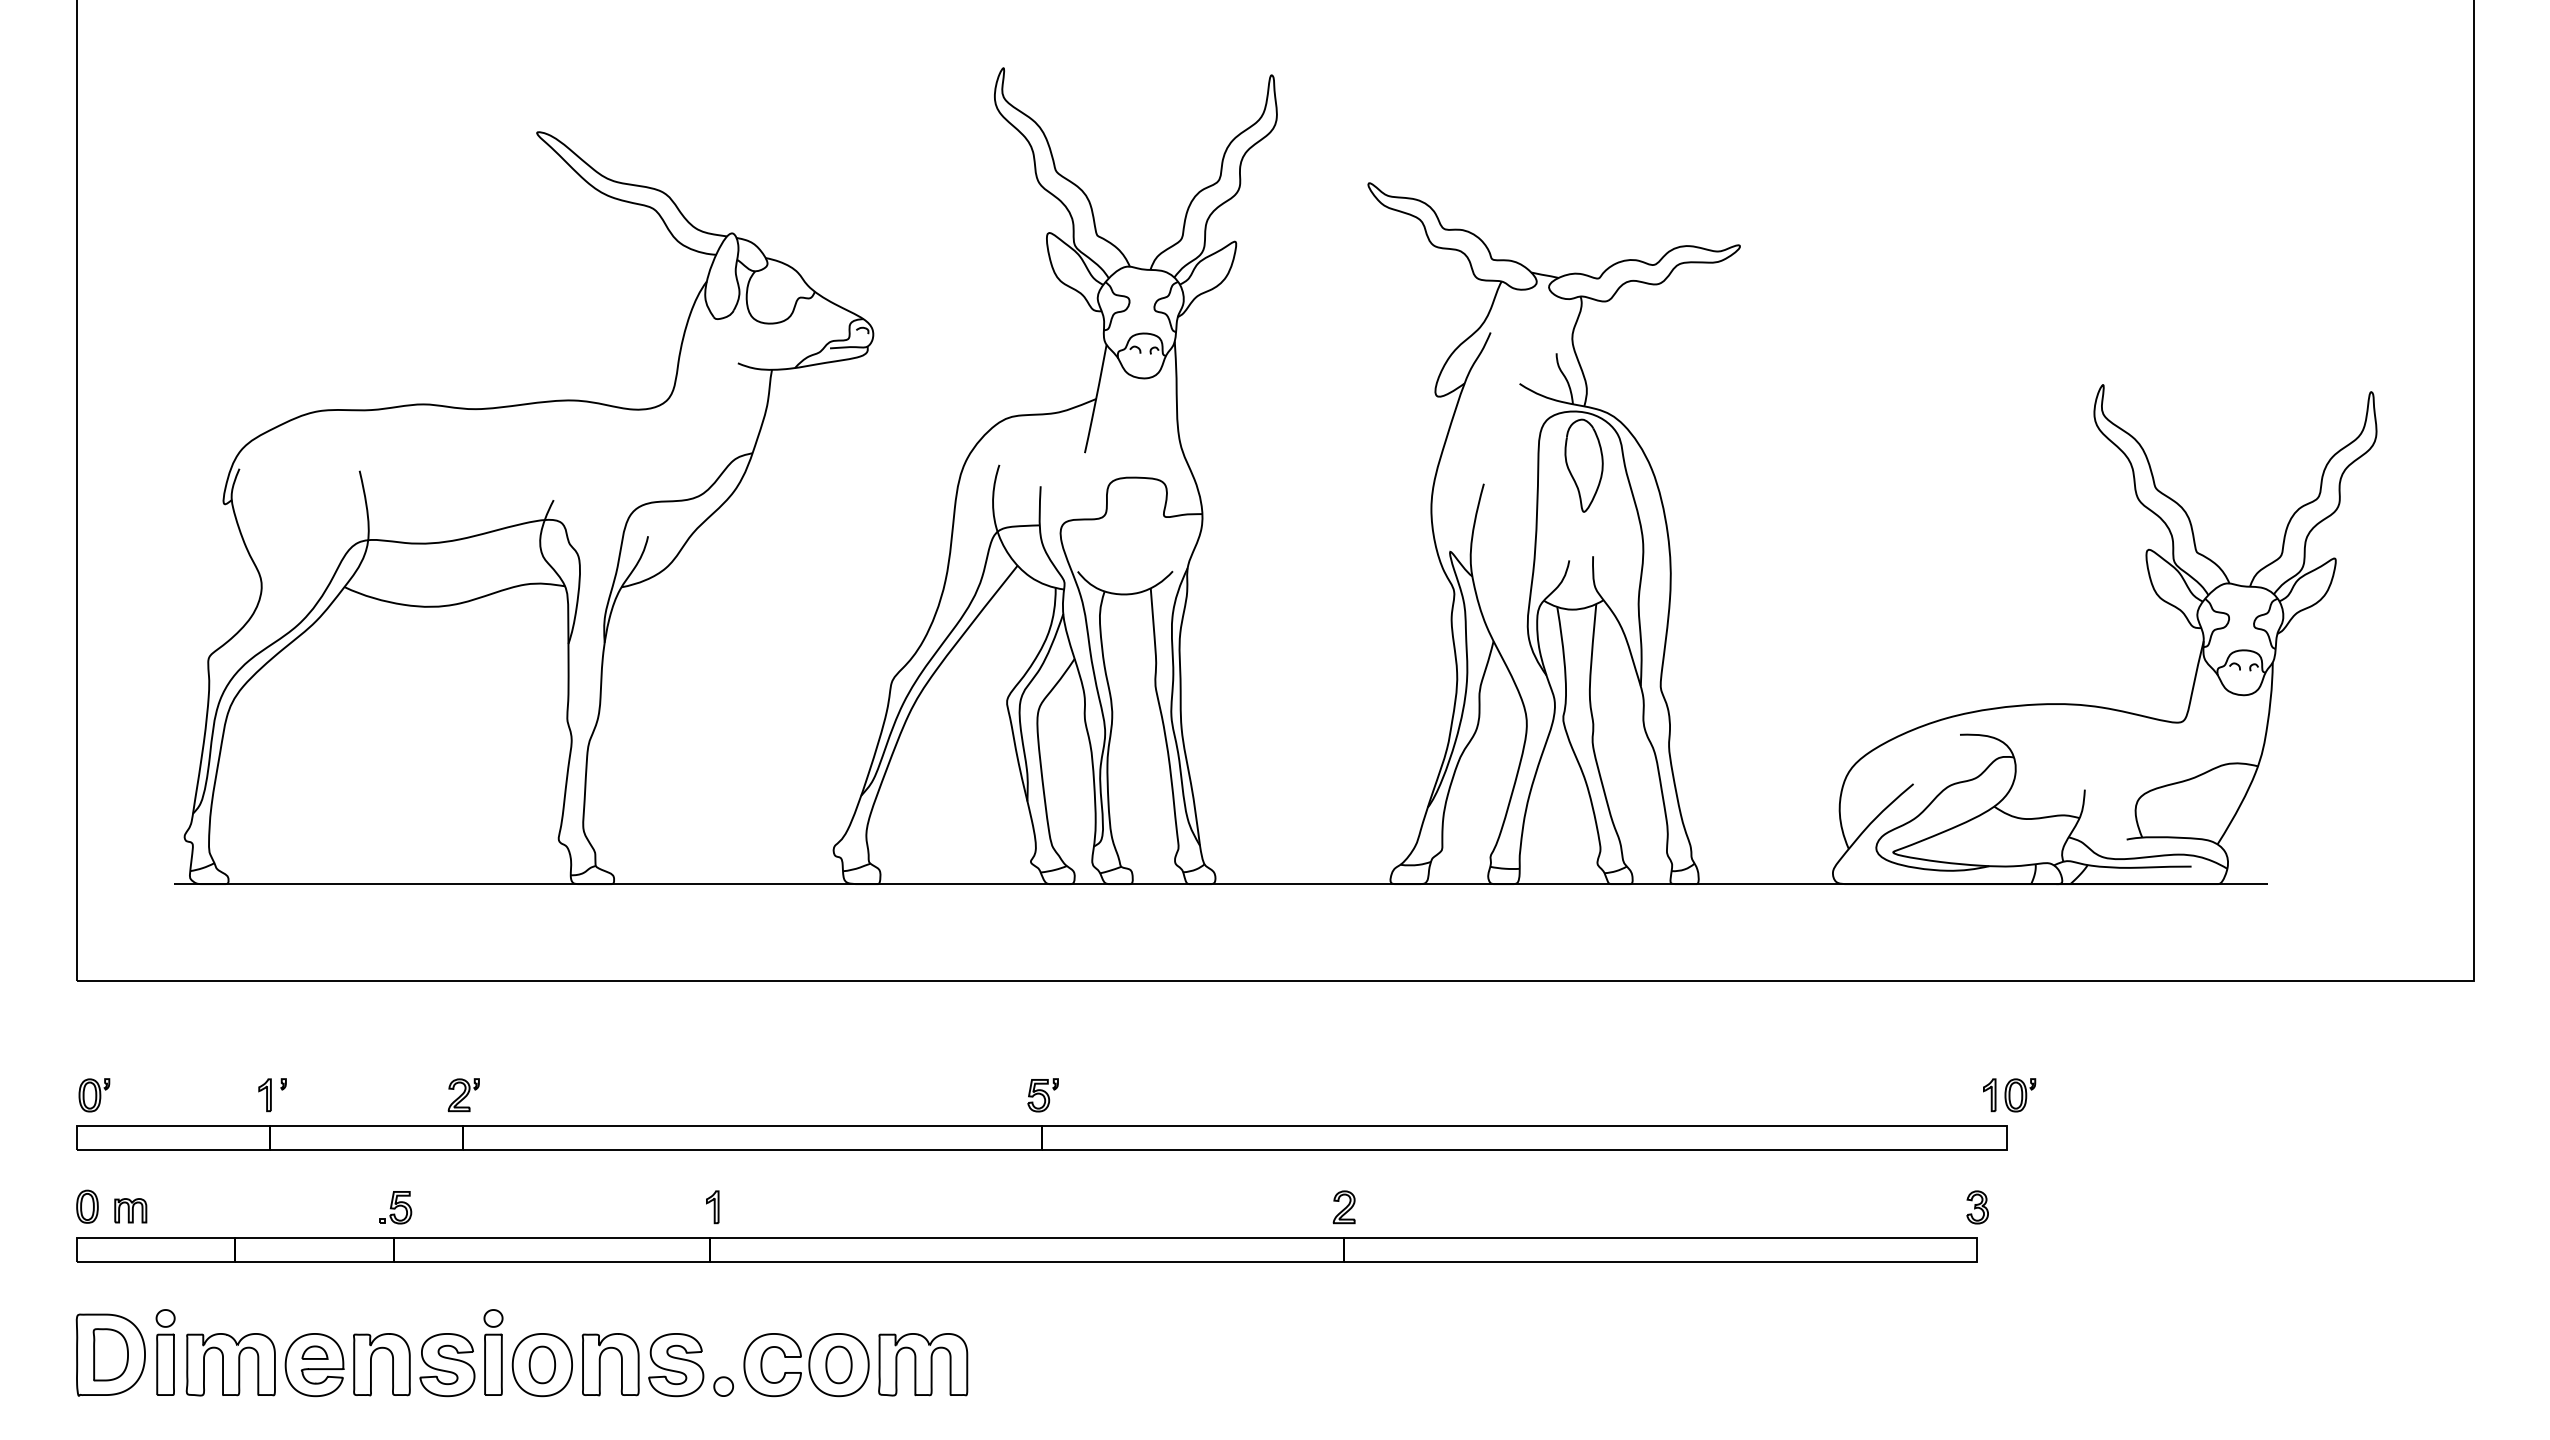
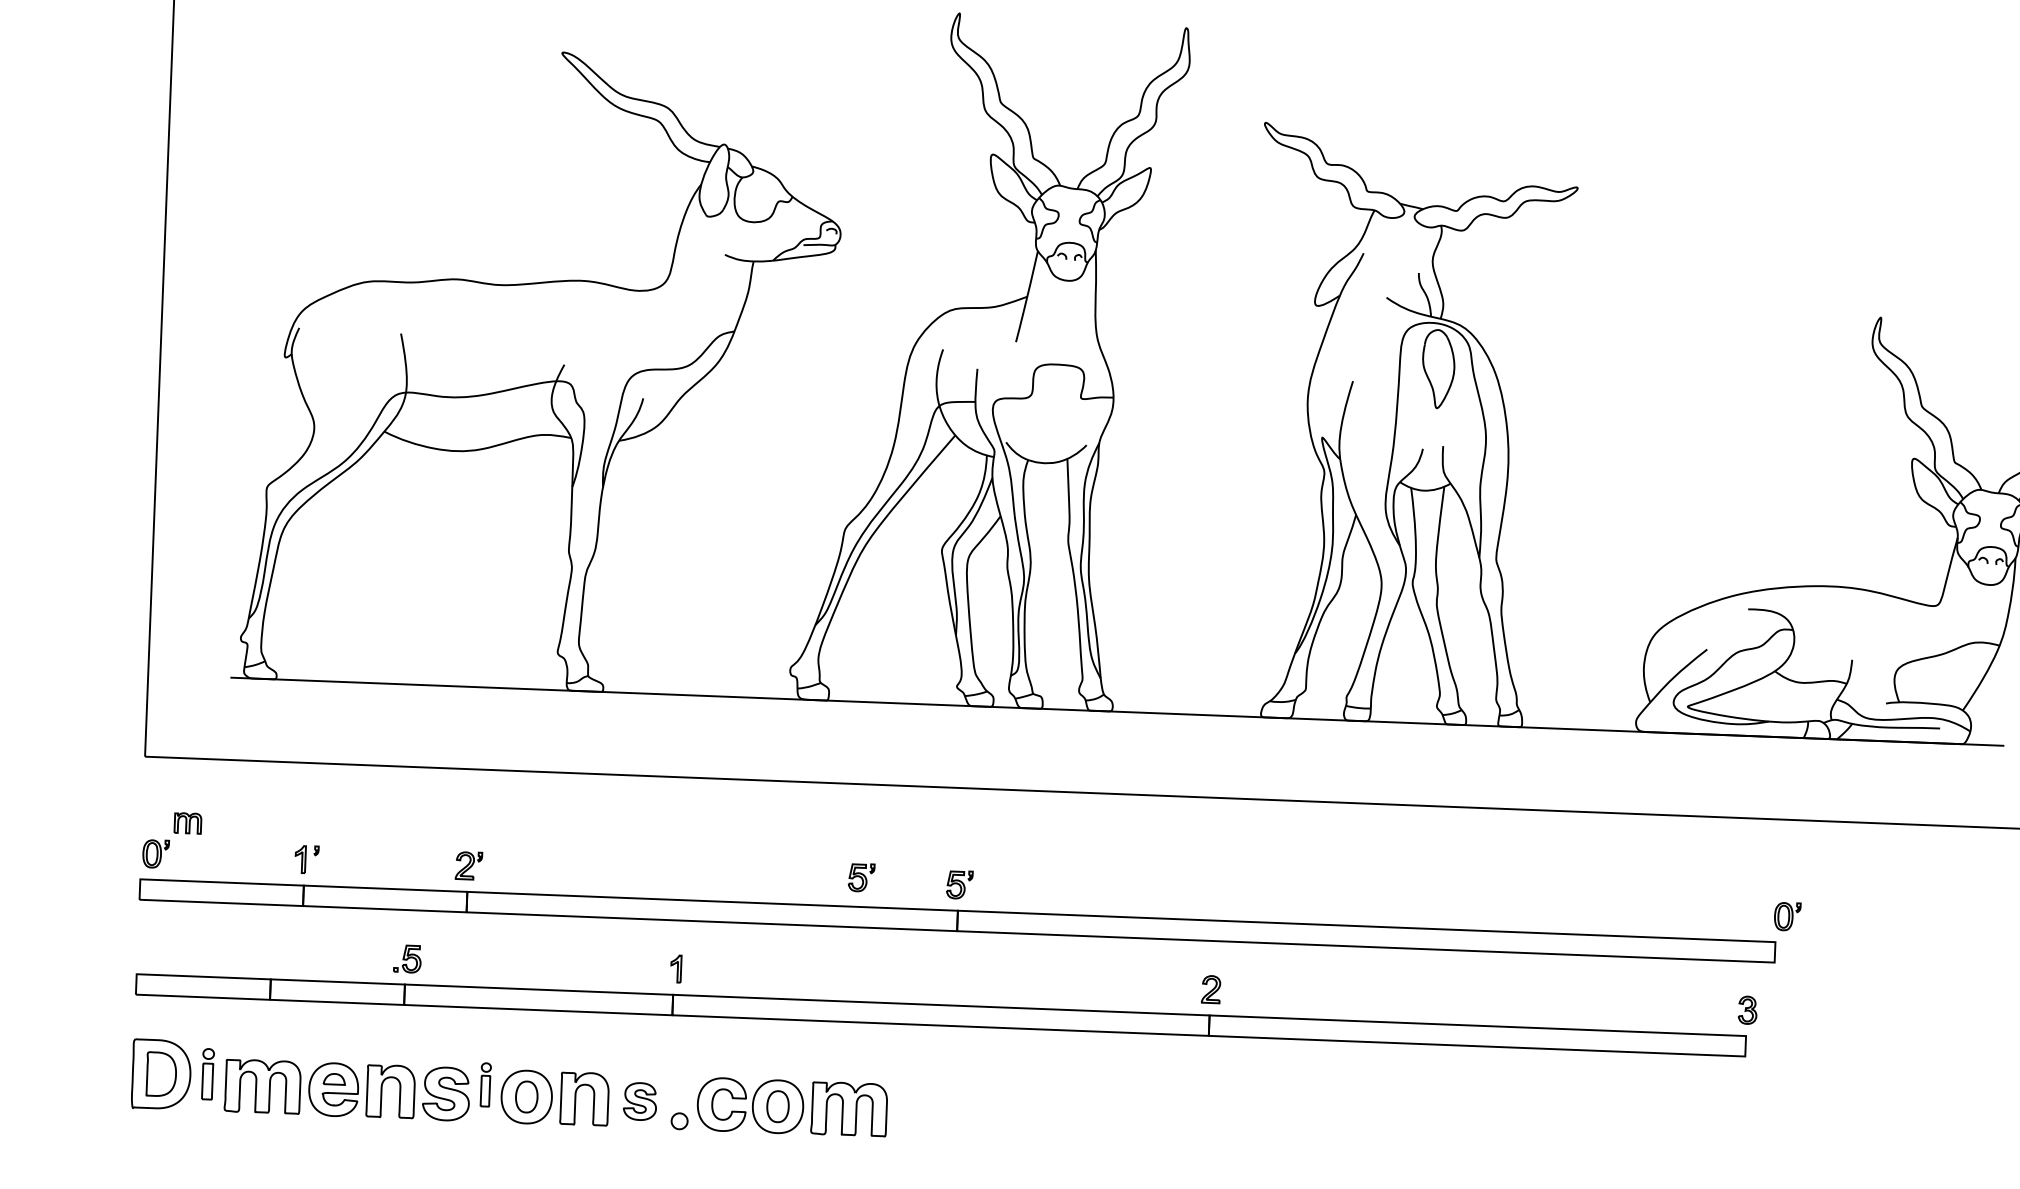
part: (926, 1091) -> (861, 877), added
part: (1989, 1095) -> (1761, 915), removed
part: (87, 1206) -> (146, 947), removed
part: (130, 1210) -> (187, 823), moved
part: (165, 1352) -> (207, 1074), size x0.7
part: (493, 1352) -> (485, 1084), size x0.6
part: (676, 1365) -> (640, 1101), size x0.7

